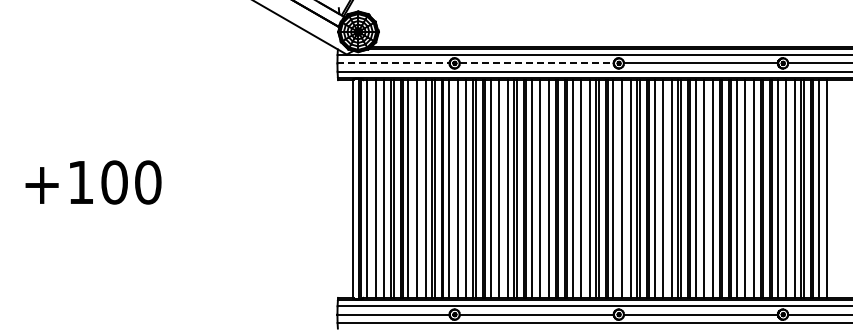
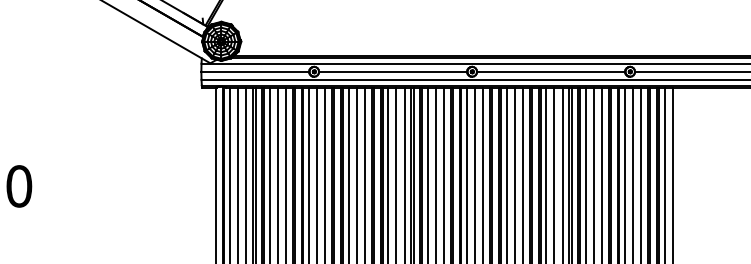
line: (393, 63) -> (255, 71), dashed -> solid
line: (536, 63) -> (392, 71), dashed -> solid

